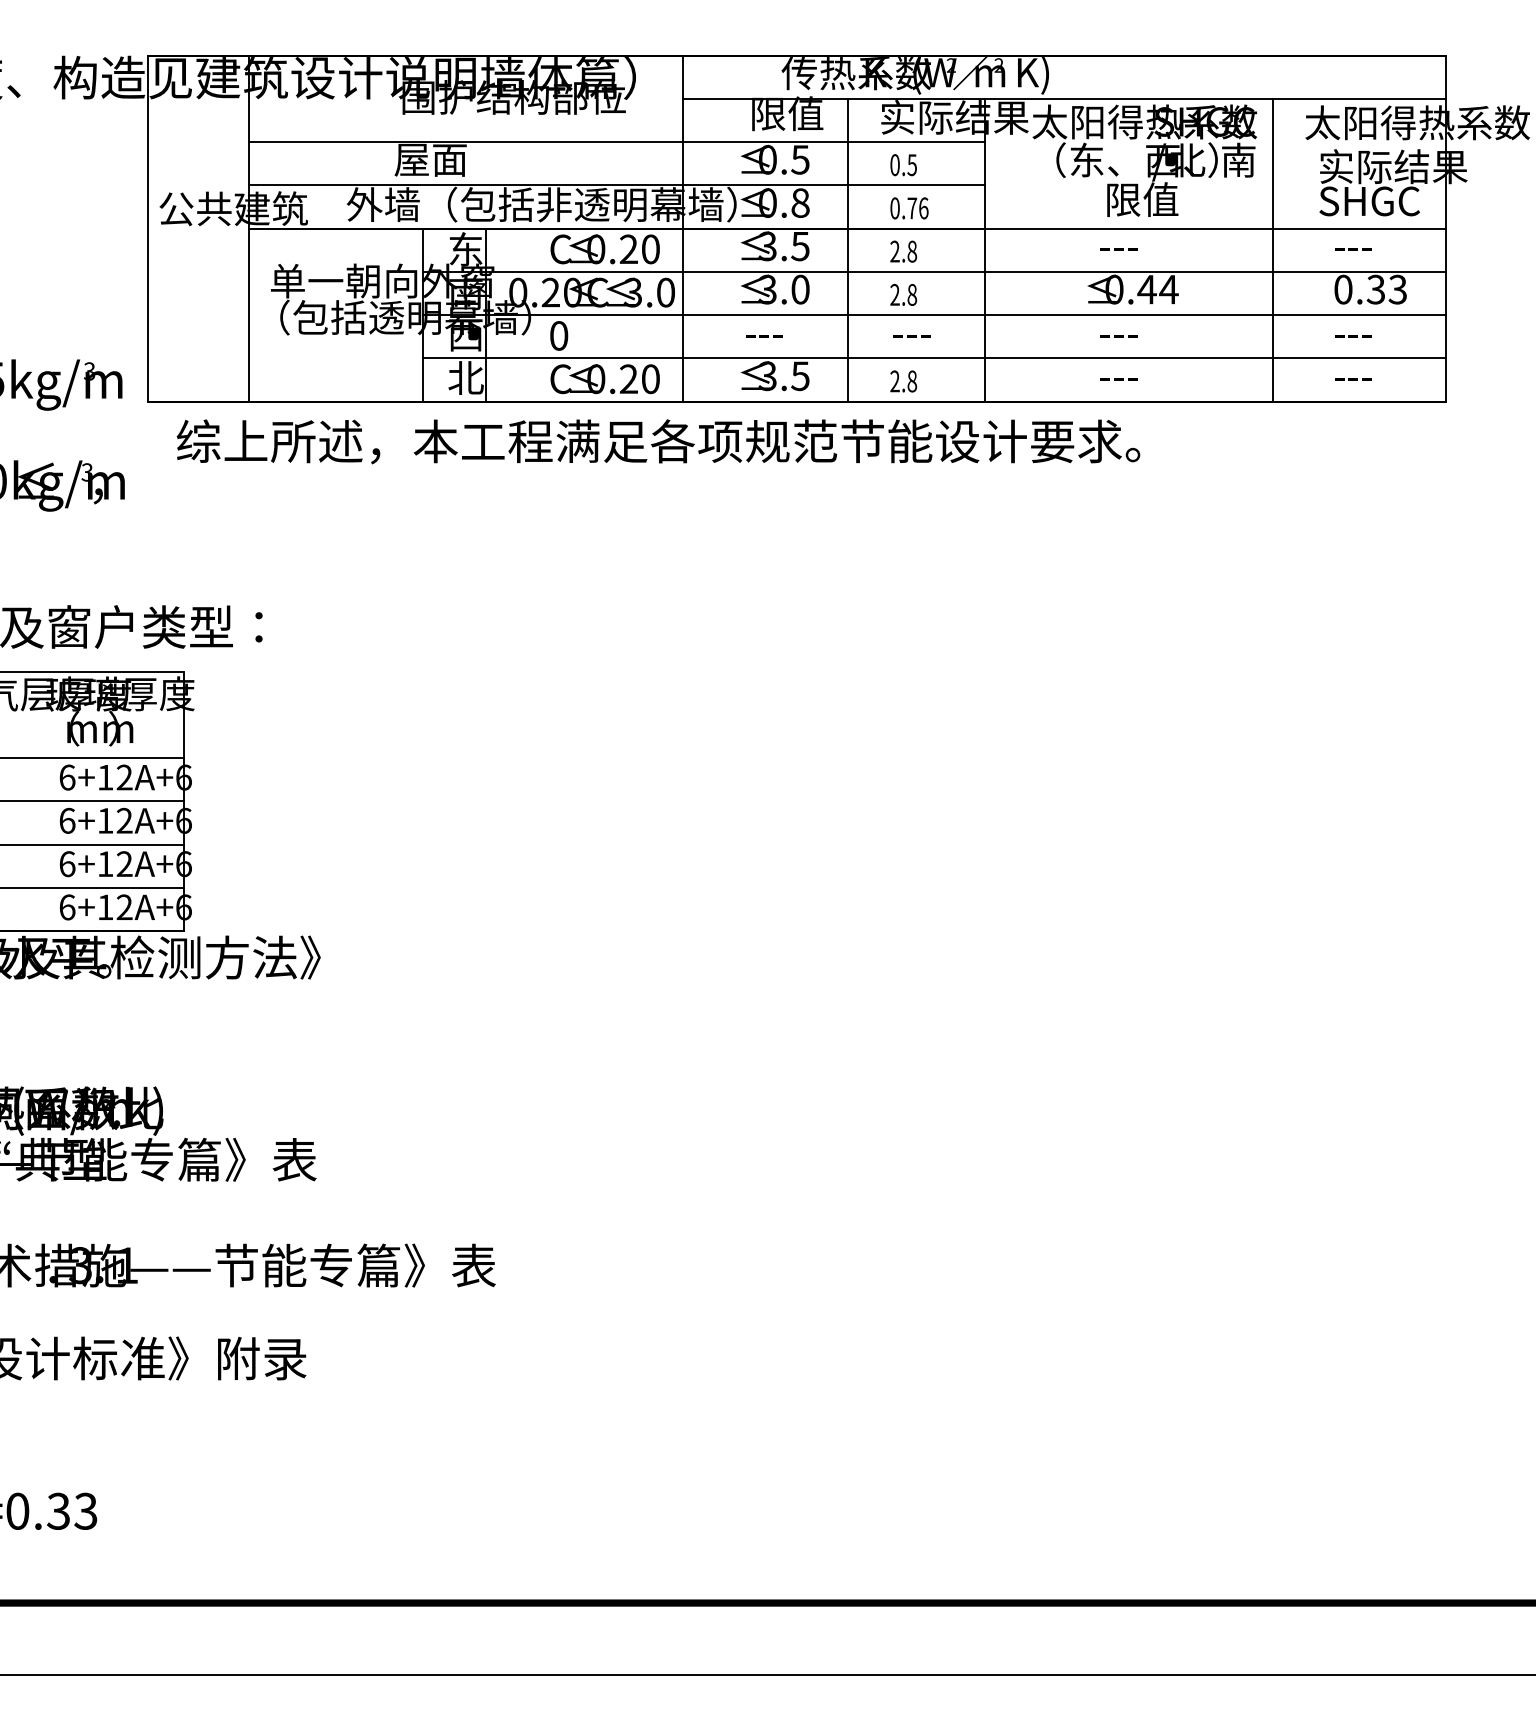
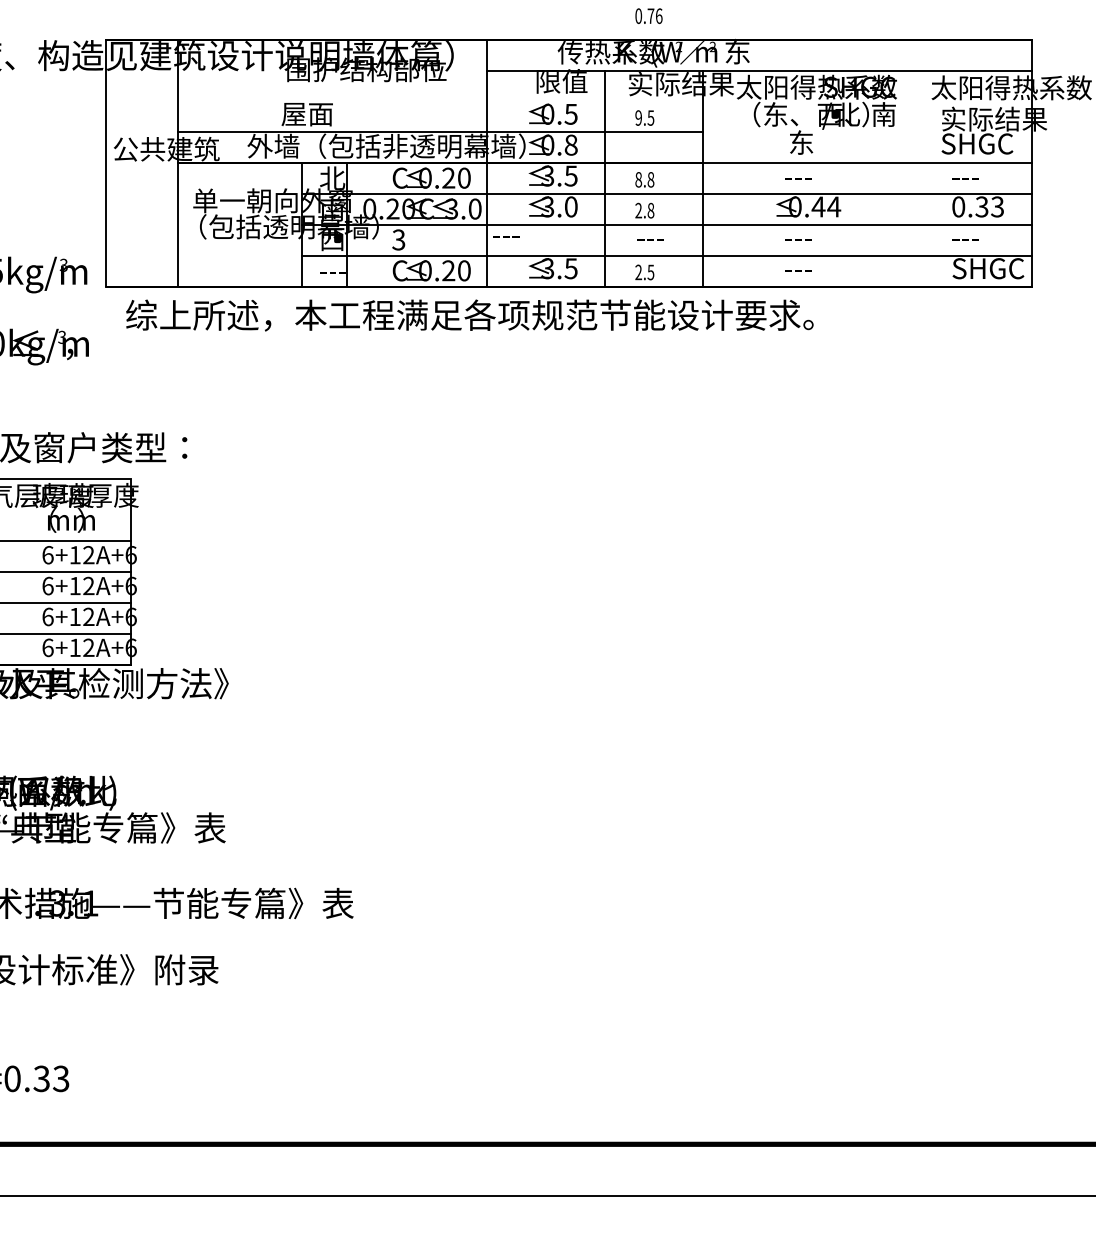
text: (1033, 74) -> (737, 53), K) -> 东
line: (617, 142) -> (440, 101), removed
text: (894, 165) -> (638, 118), 0.5 -> 9.5
text: (1142, 199) -> (815, 142), 限值 -> 东
text: (909, 208) -> (648, 16), moved
text: (465, 249) -> (332, 178), 东 -> 北
line: (1273, 249) -> (908, 178), removed
text: (894, 251) -> (638, 179), 2.8 -> 8.8
text: (558, 335) -> (398, 239), 0 -> 3
text: (764, 336) -> (506, 236), moved
text: (1384, 376) -> (987, 268), --- -> SHGC
text: (466, 377) -> (332, 269), 北 -> ---
text: (912, 381) -> (651, 272), 2.8 -> 2.5

